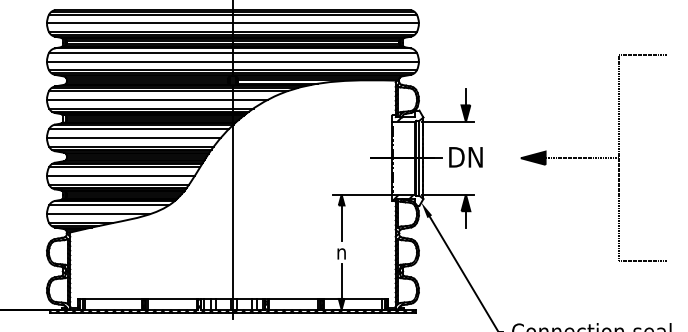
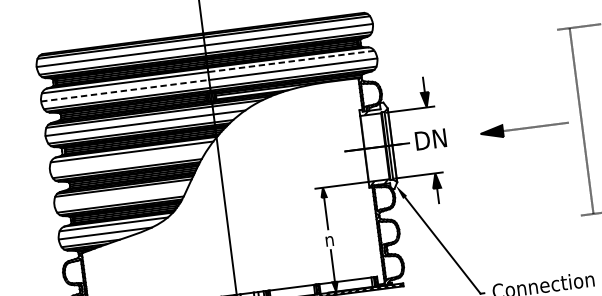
line: (324, 52) -> (290, 61), solid -> dashed
line: (139, 61) -> (124, 90), solid -> dashed
line: (133, 137) -> (128, 160), removed
line: (618, 157) -> (581, 120), moved
line: (120, 176) -> (120, 196), removed

